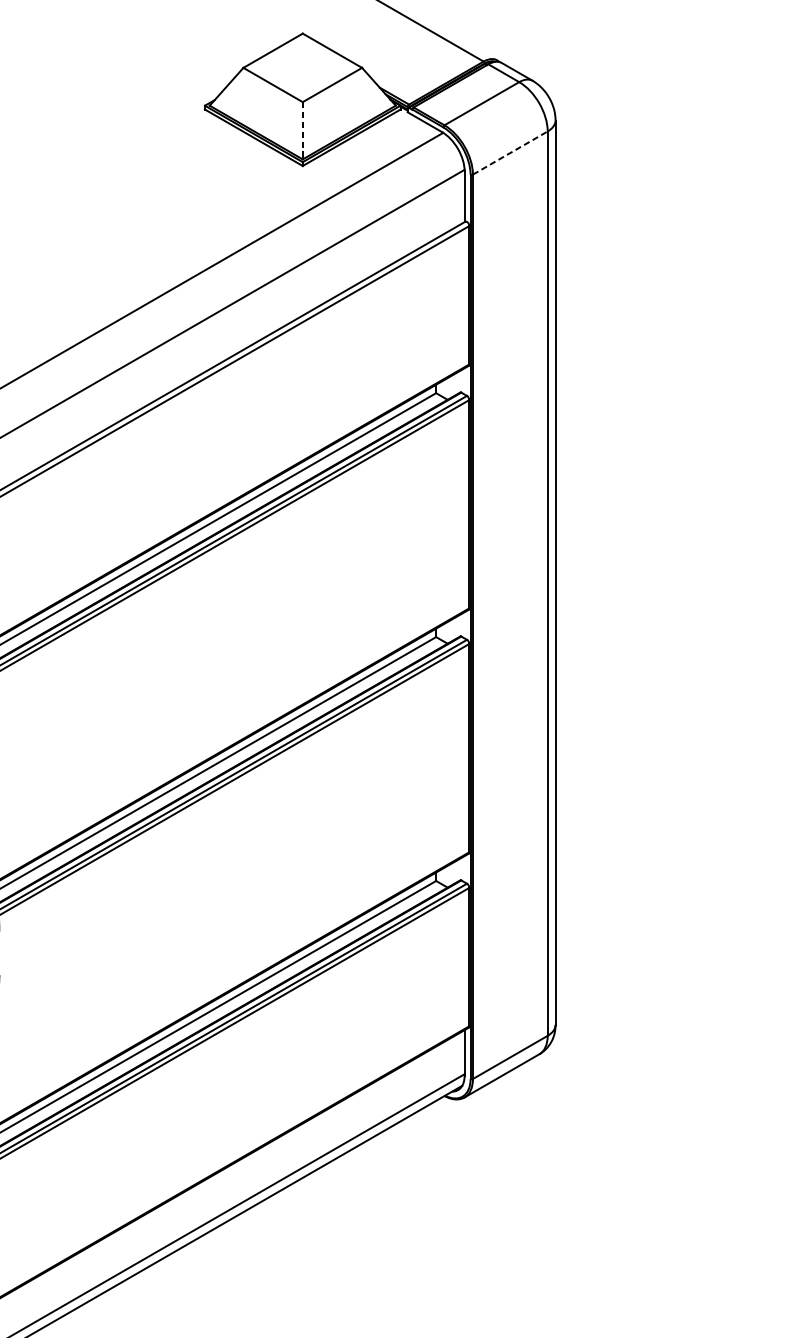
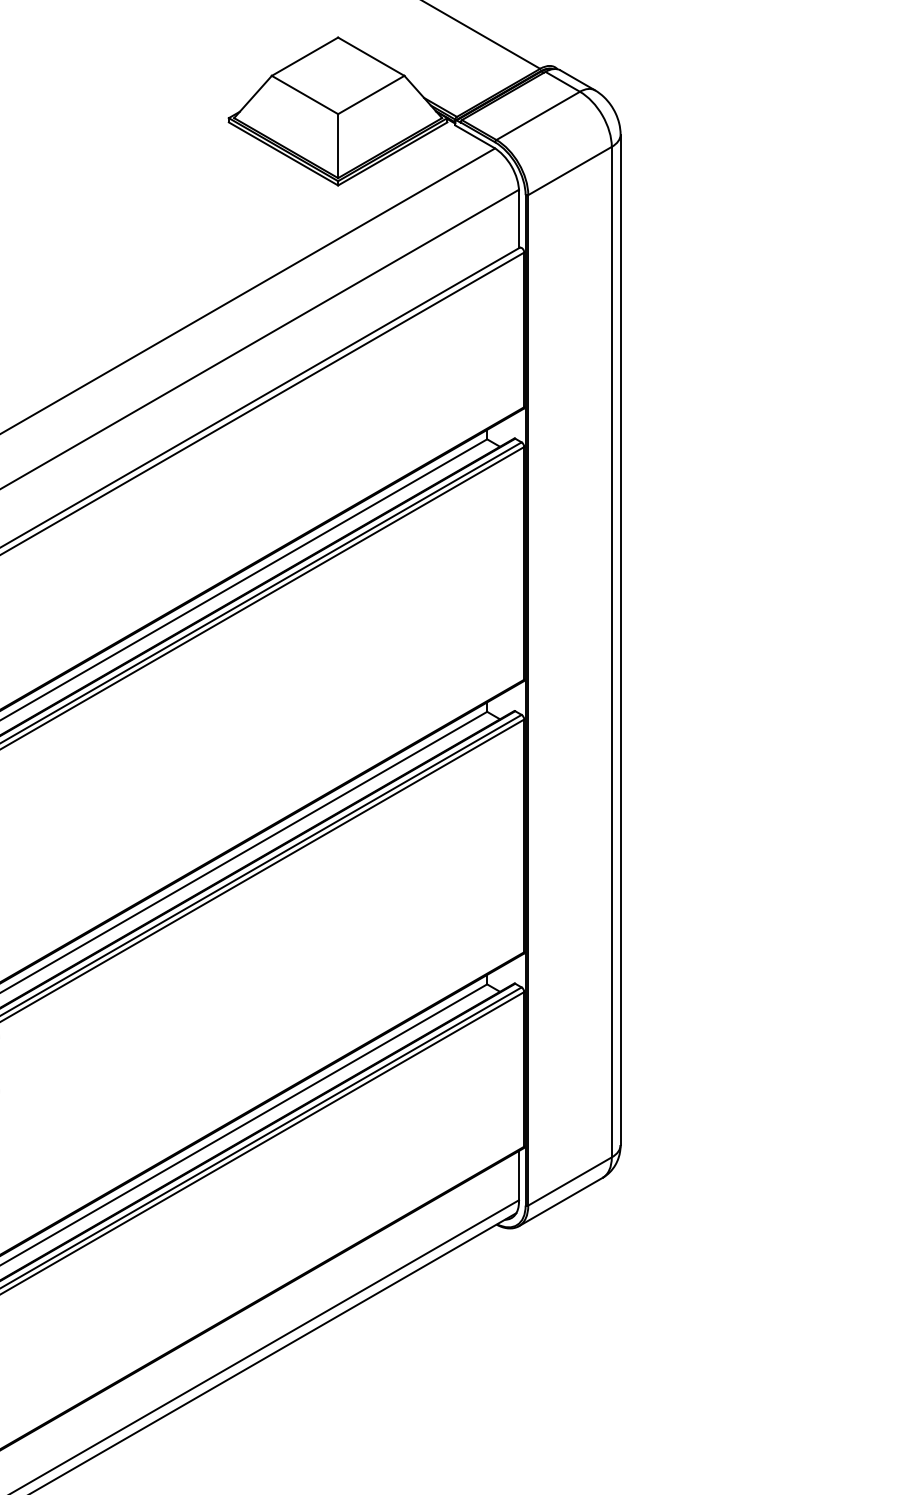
line: (303, 131) -> (338, 146), dashed -> solid
line: (510, 152) -> (570, 170), dashed -> solid

